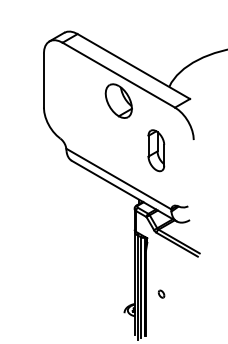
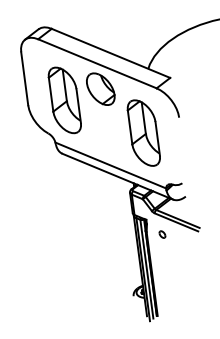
part: (81, 107) -> (65, 100), added
part: (156, 150) -> (144, 132), size x1.67
part: (161, 293) -> (162, 233), moved

